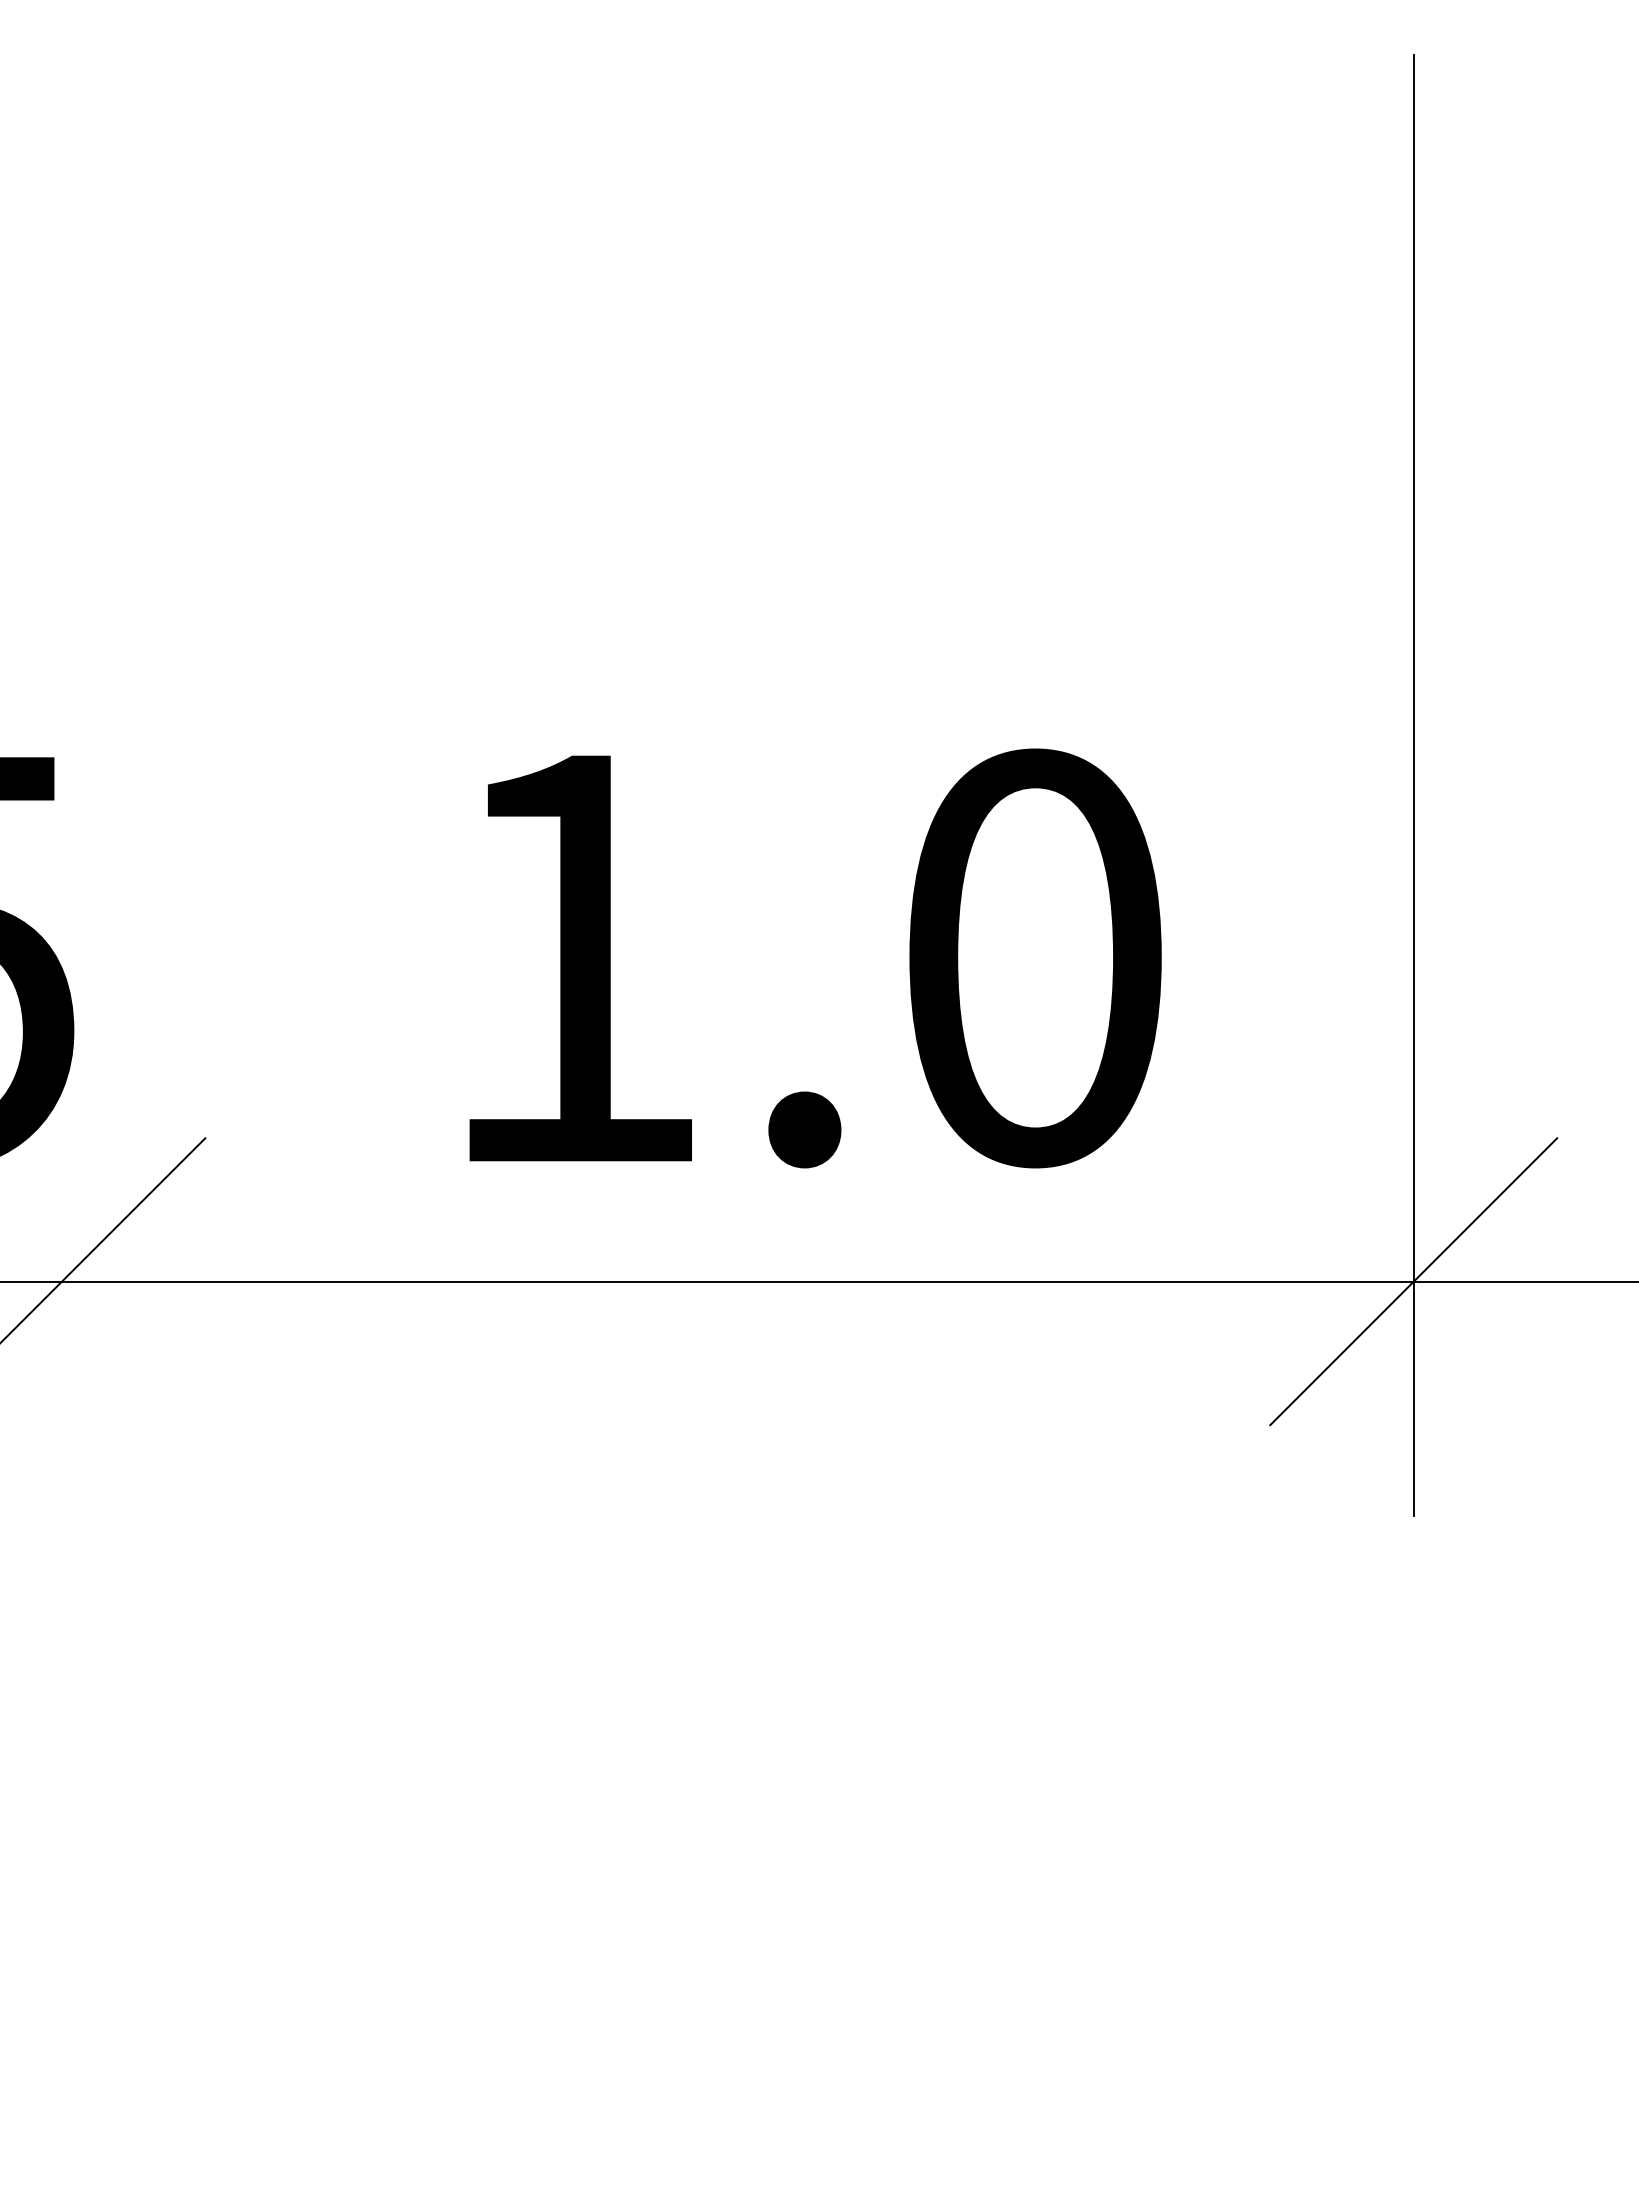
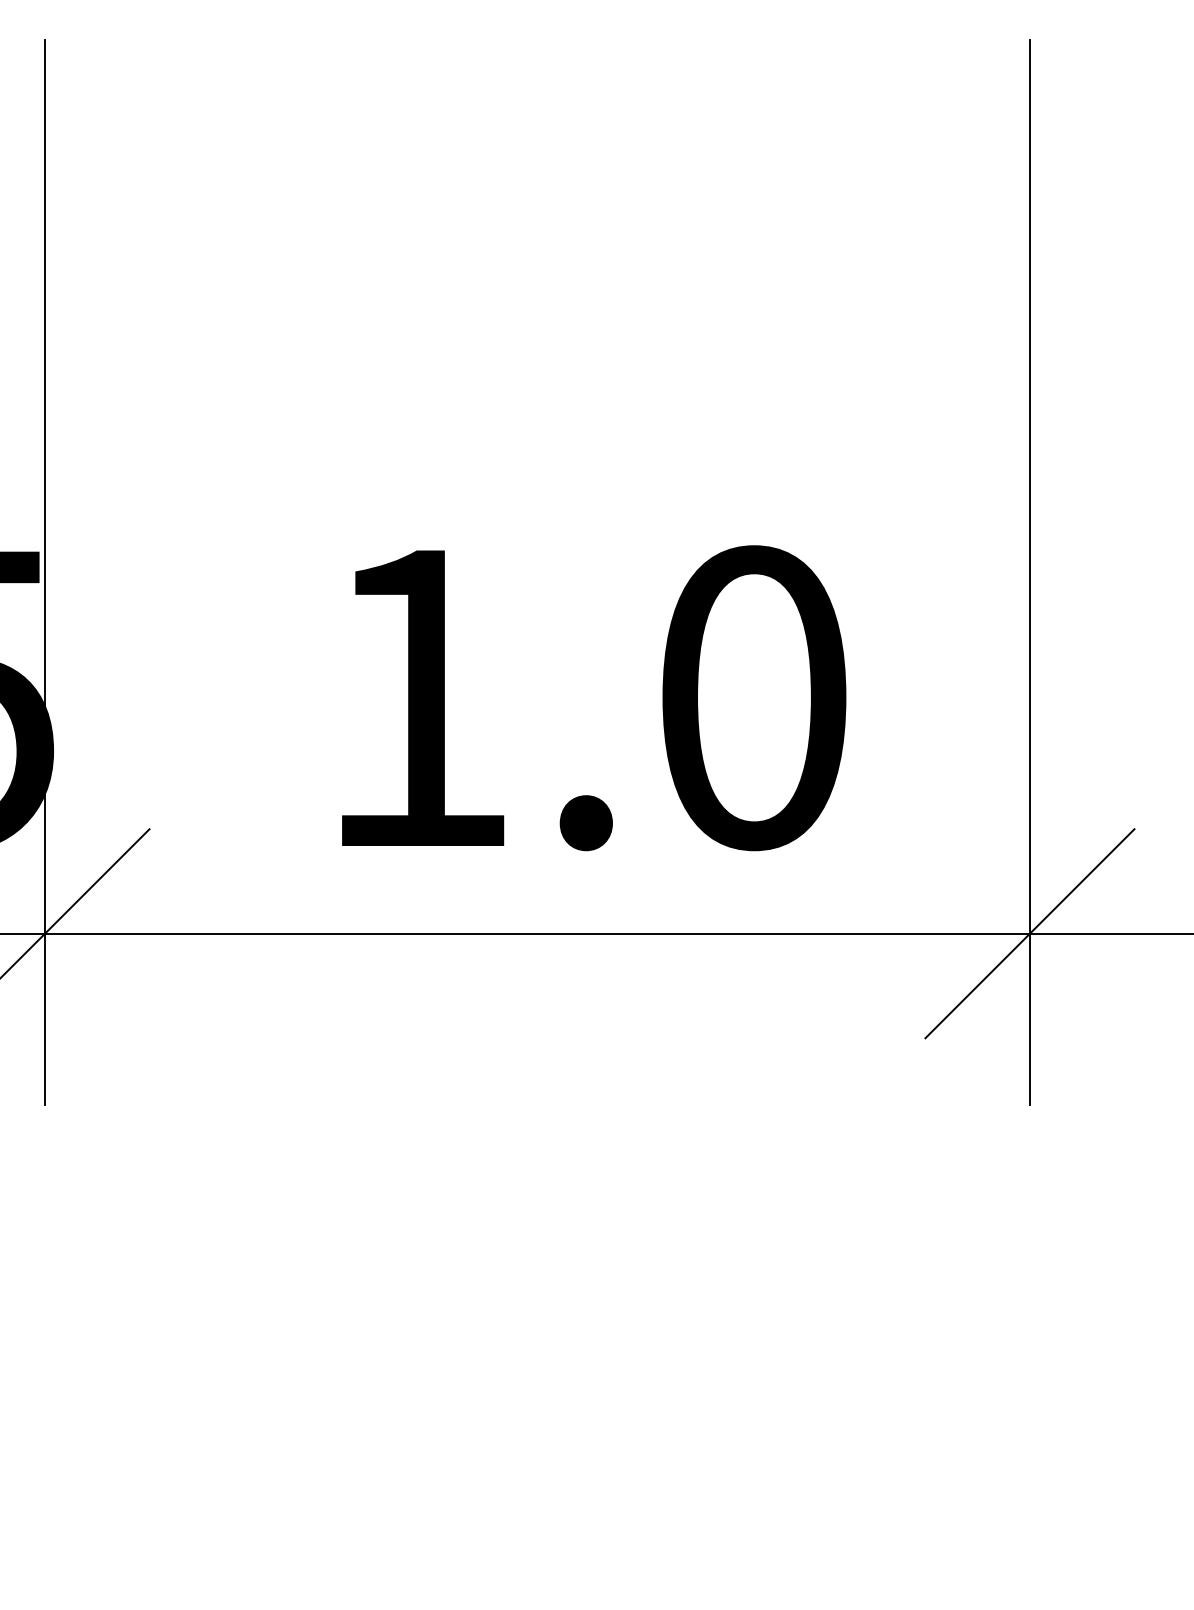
line: (61, 785) -> (44, 572), added

